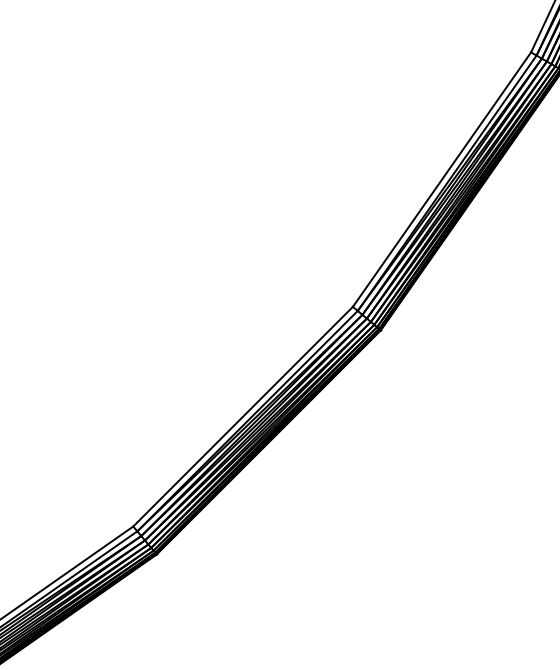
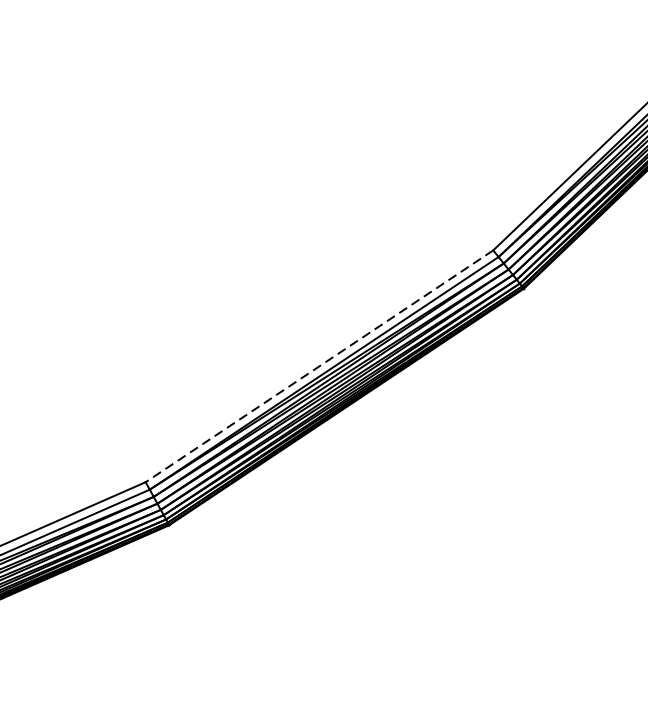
line: (242, 417) -> (318, 367), solid -> dashed

